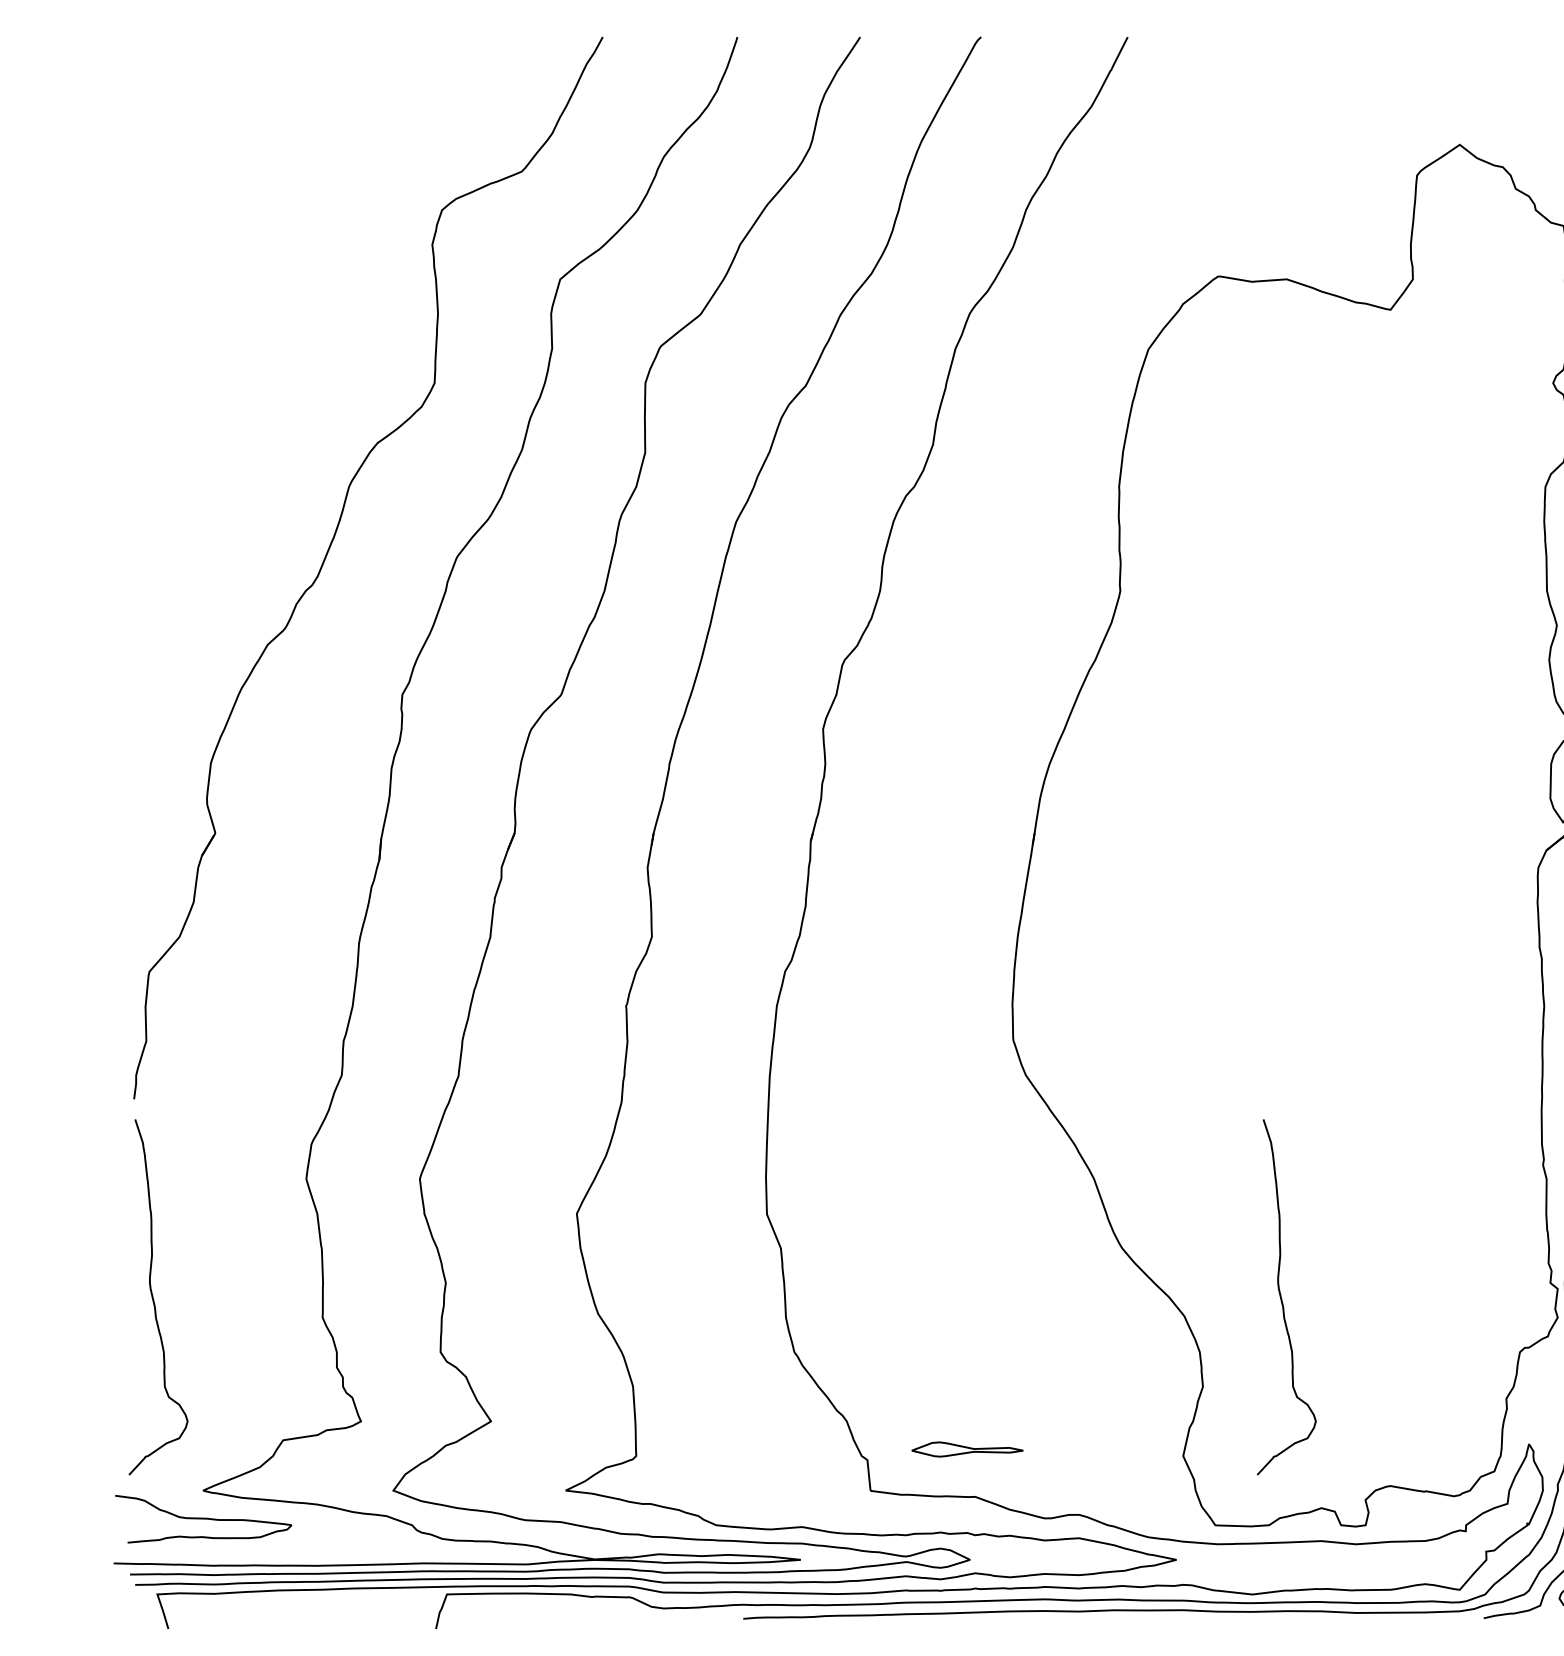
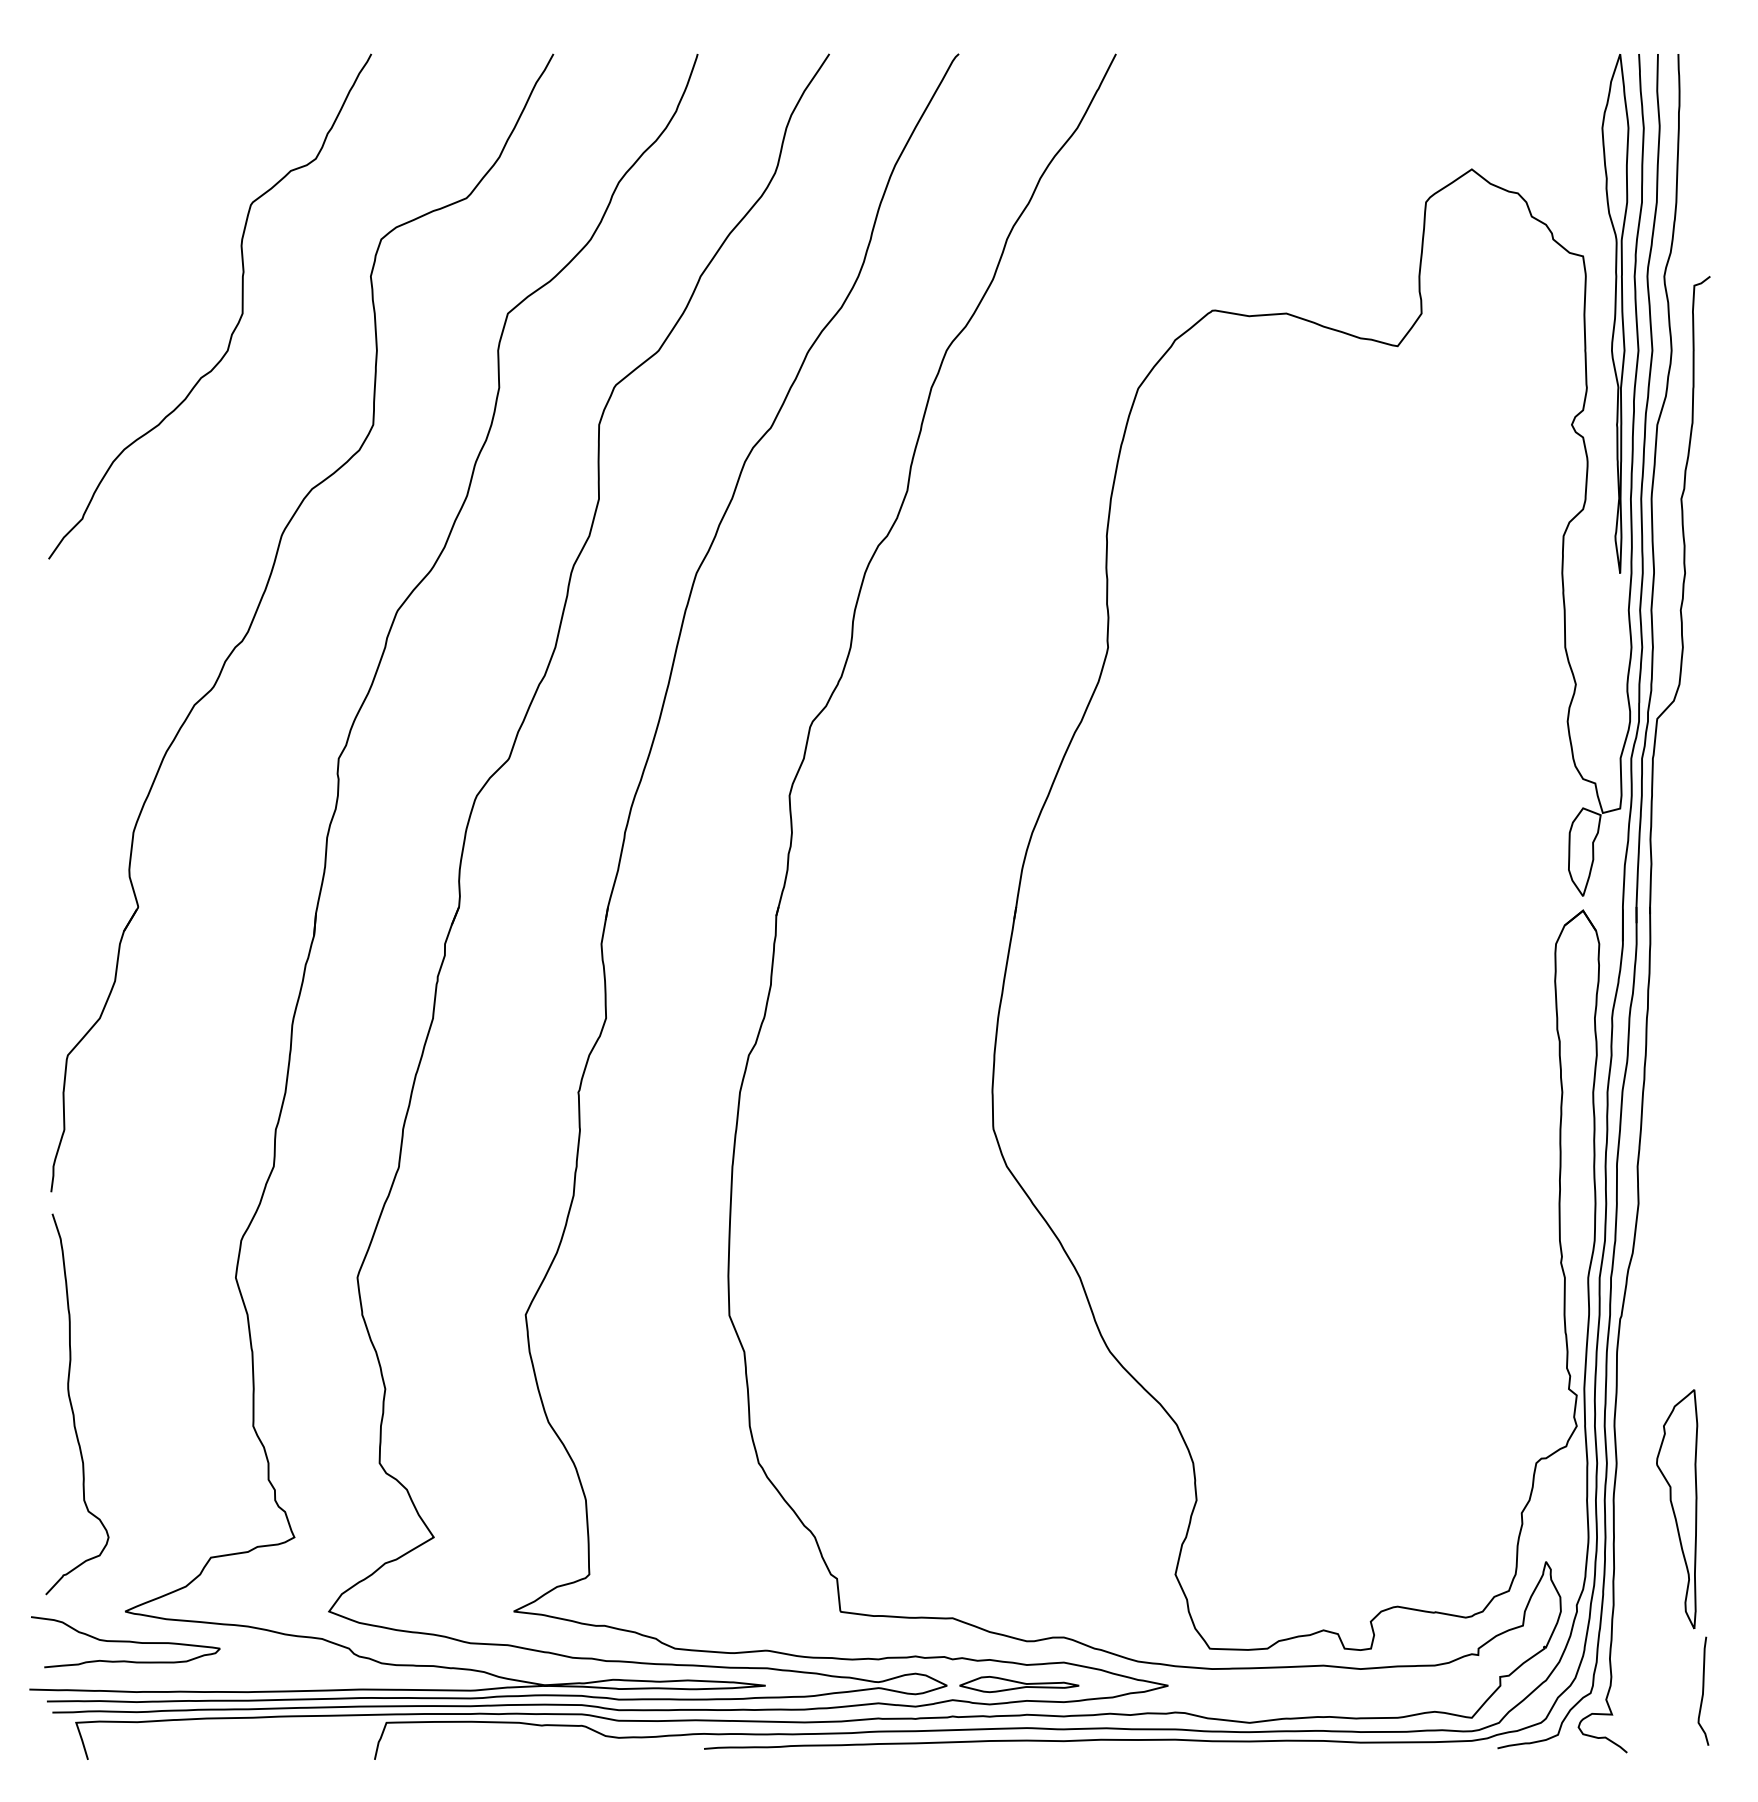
curve: (311, 272) -> (241, 306), added
curve: (1282, 1298) -> (1281, 1405), removed
part: (967, 1449) -> (1019, 1684), moved

